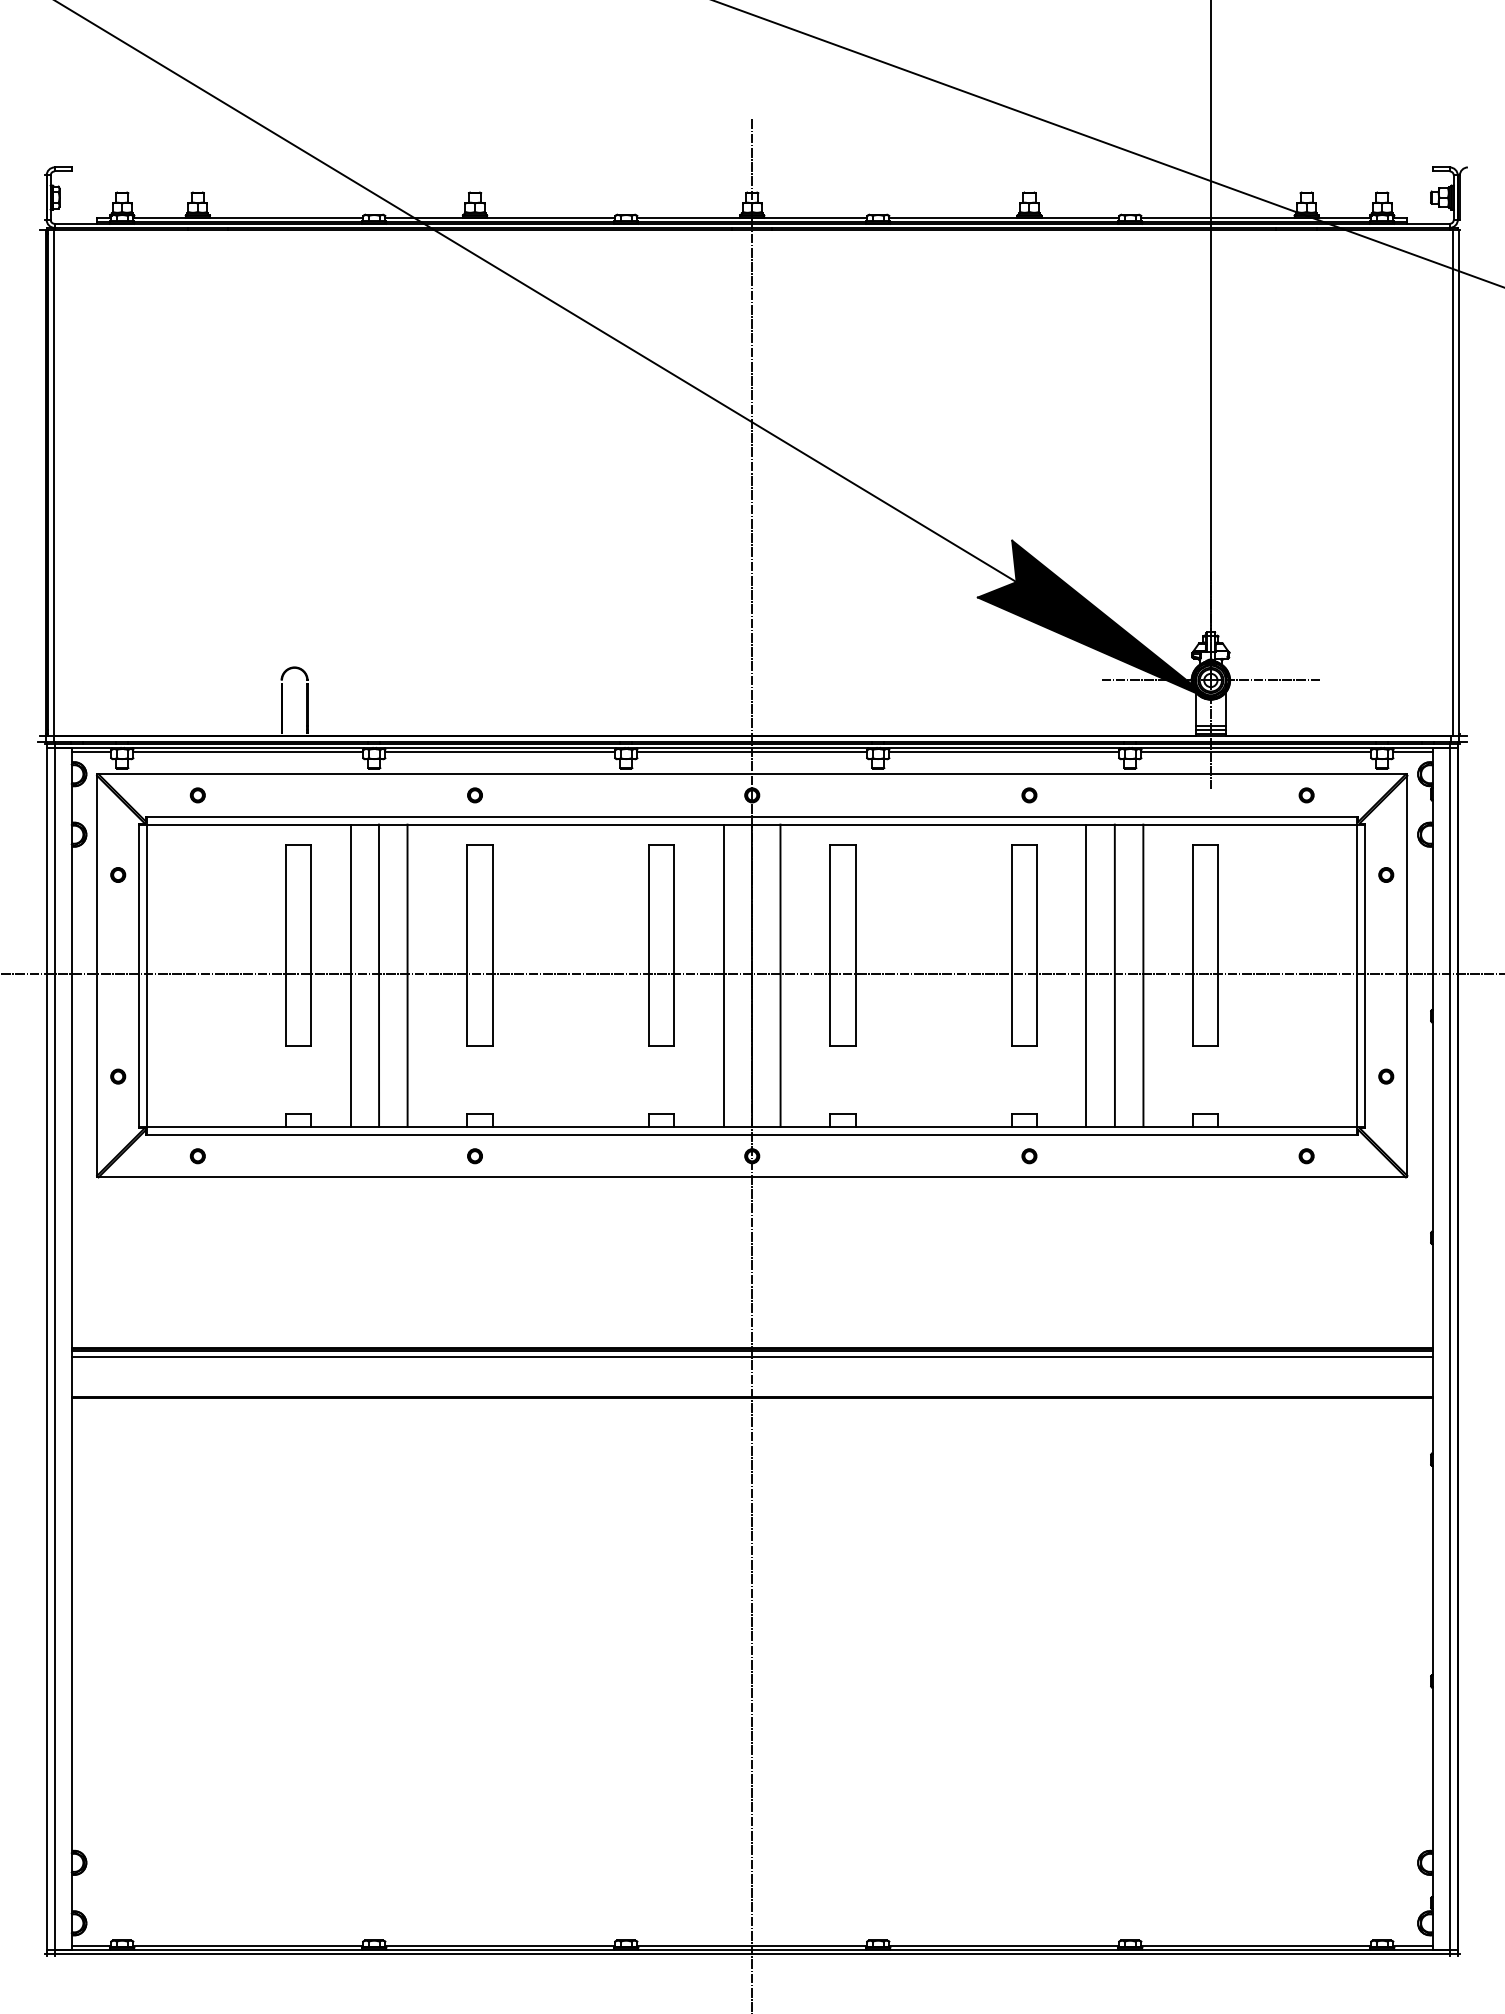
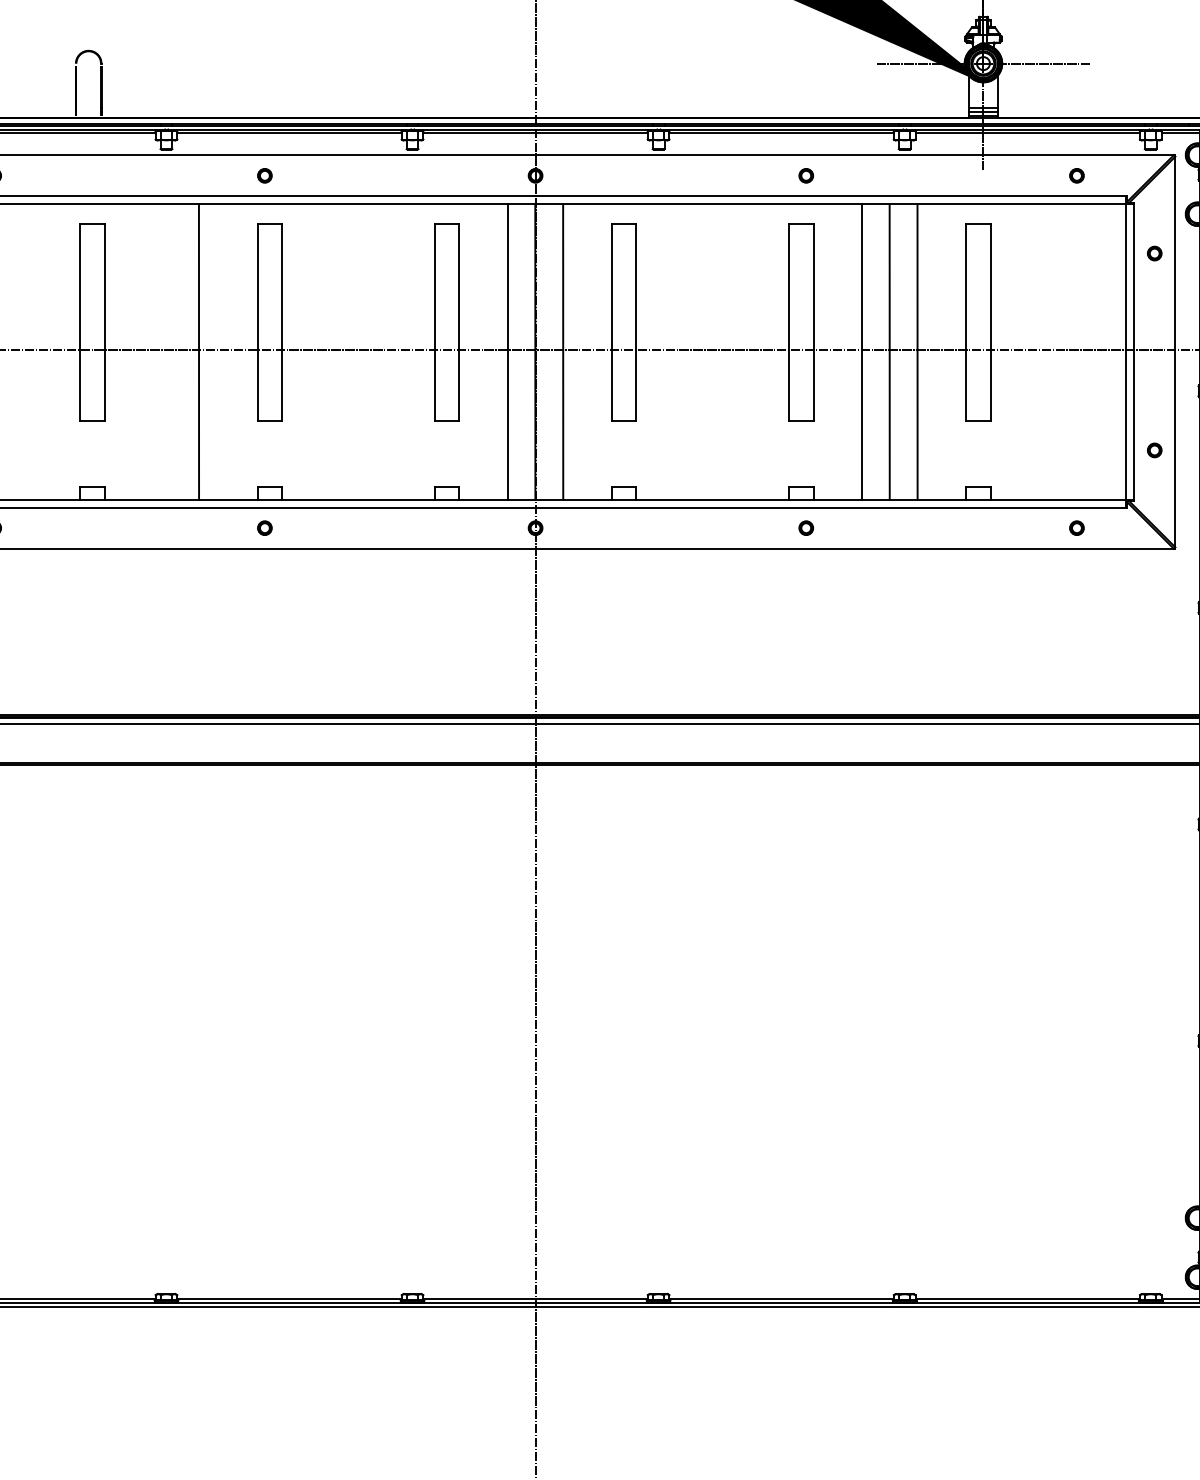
line: (350, 975) -> (143, 351), removed
line: (378, 975) -> (170, 351), removed

